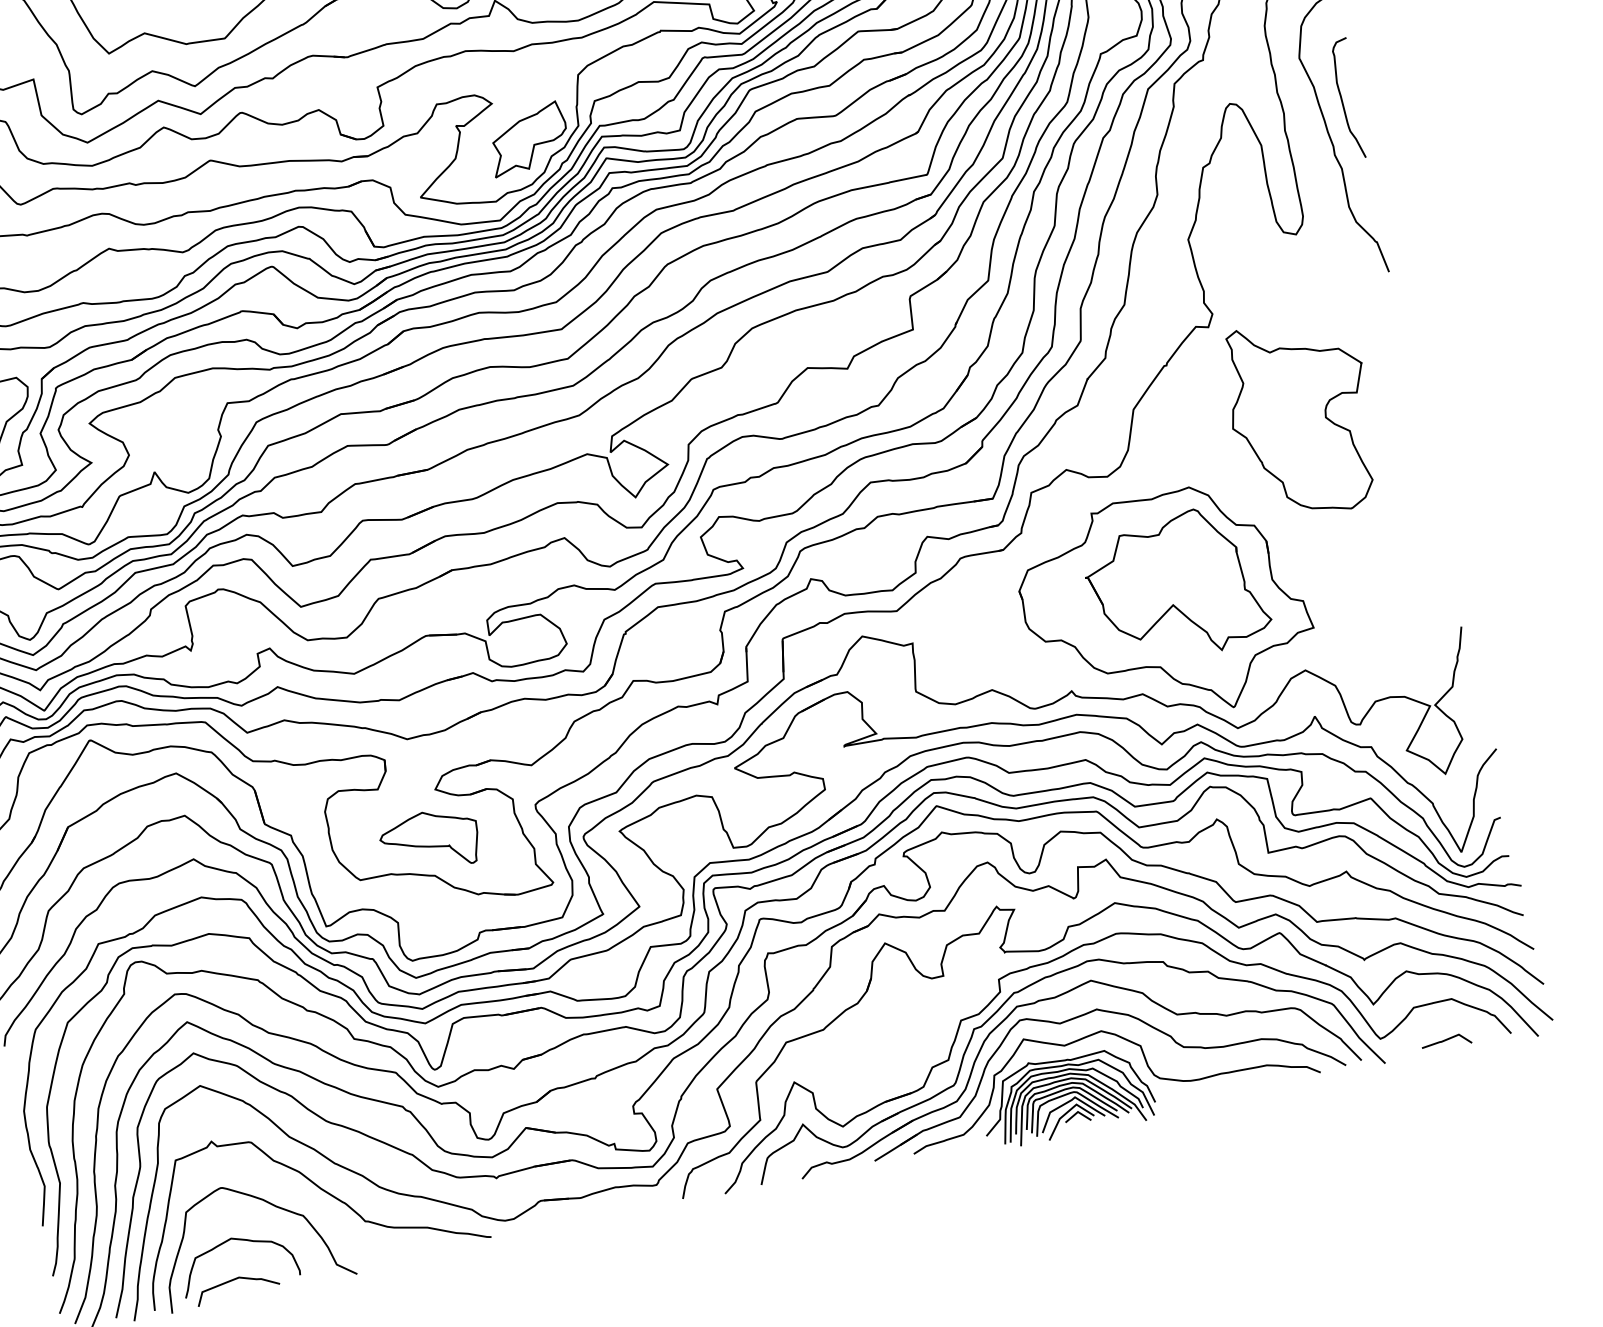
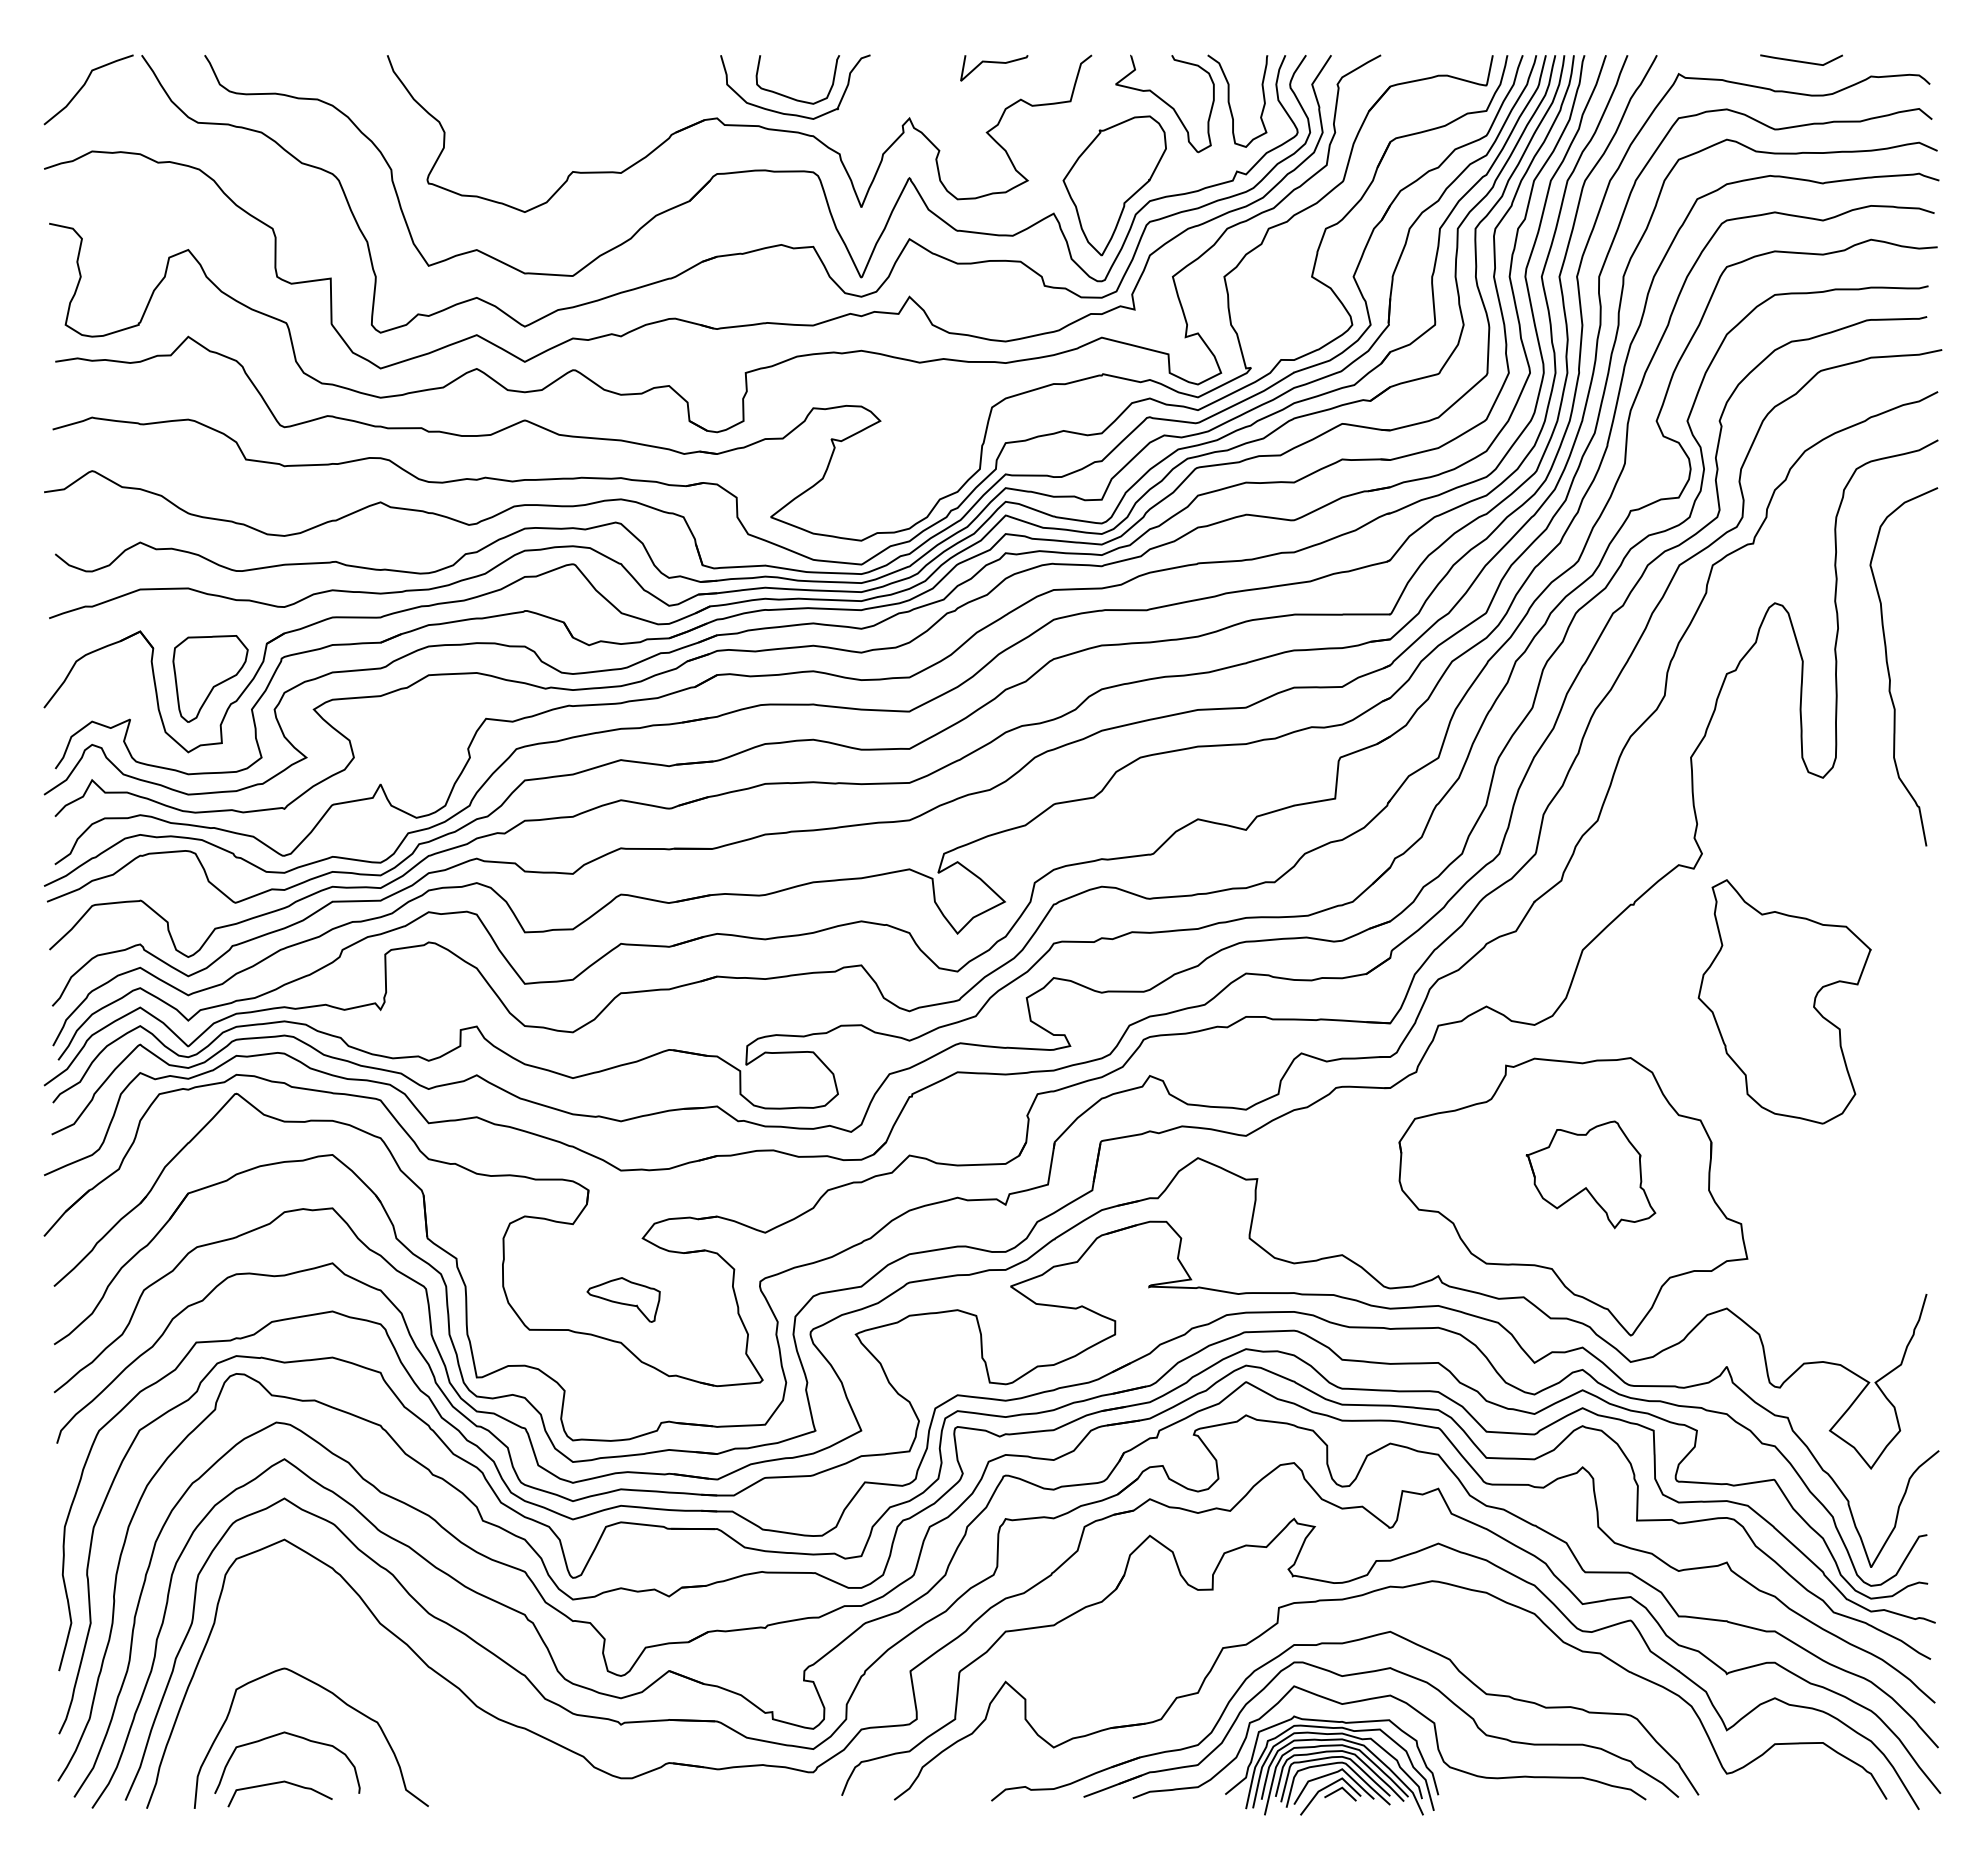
curve: (1342, 100) -> (1912, 626), removed
part: (527, 138) -> (915, 472), removed
part: (1175, 586) -> (1590, 1174), size x0.6
part: (429, 841) -> (623, 1299), size x0.6
part: (1023, 990) -> (1306, 1626), removed
line: (1446, 1040) -> (1806, 1792), removed
curve: (319, 1188) -> (403, 1693), removed

